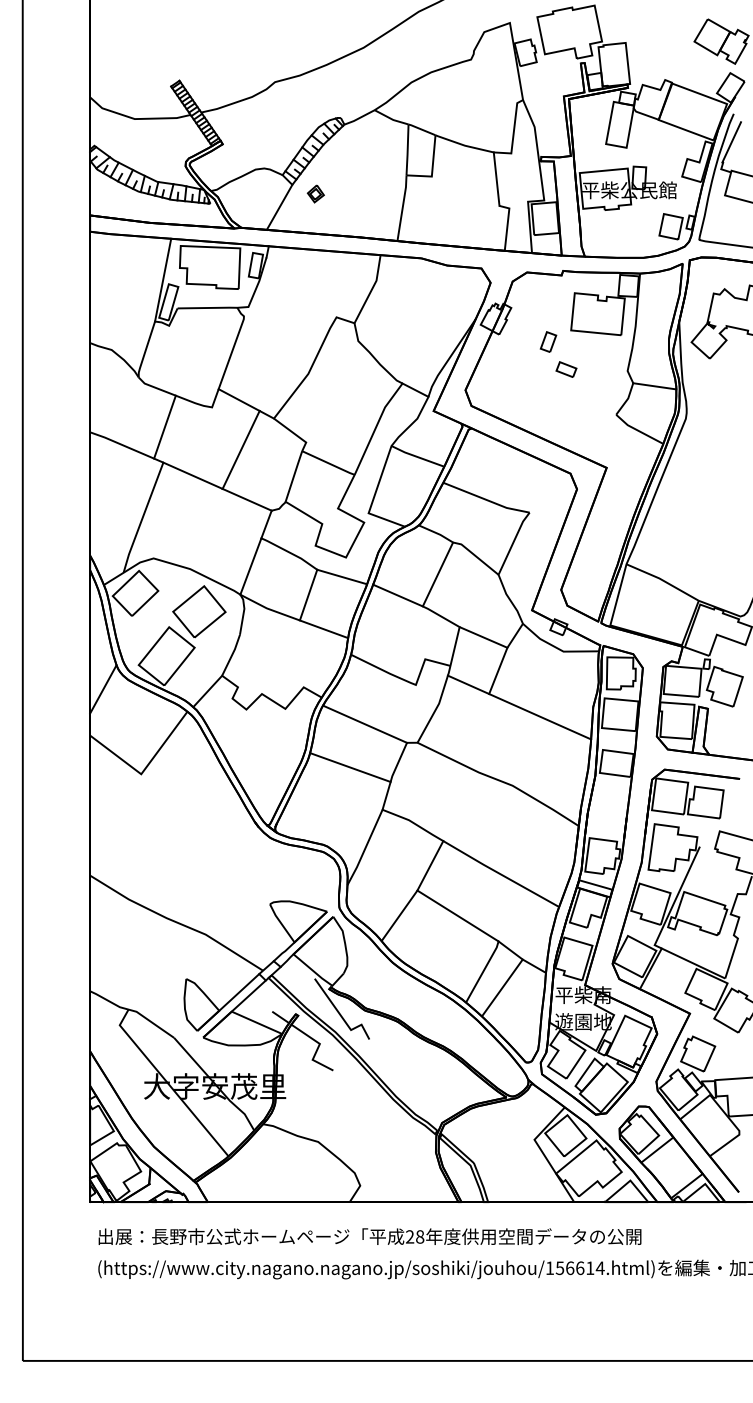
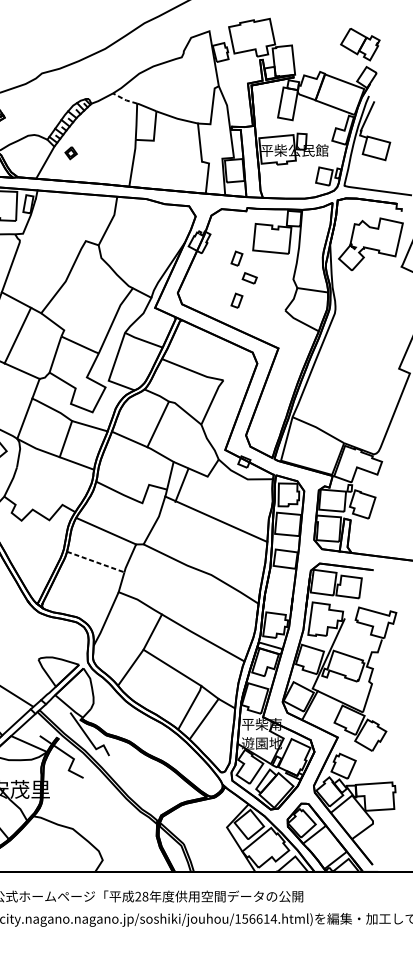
line: (390, 118) -> (124, 99), solid -> dashed
part: (548, 400) -> (236, 300), added
line: (498, 670) -> (182, 485), moved
line: (350, 767) -> (95, 562), solid -> dashed

